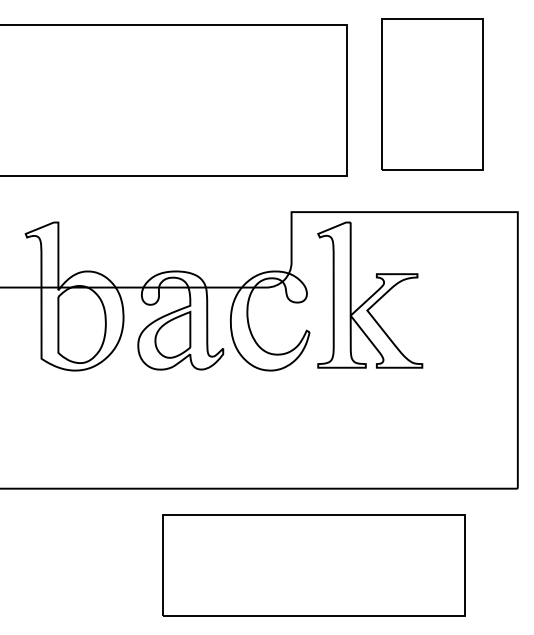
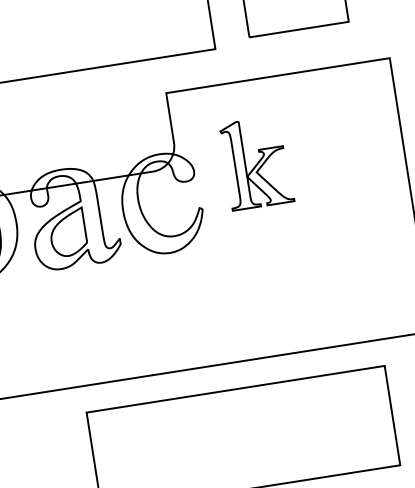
part: (370, 294) -> (256, 162), size x0.6

